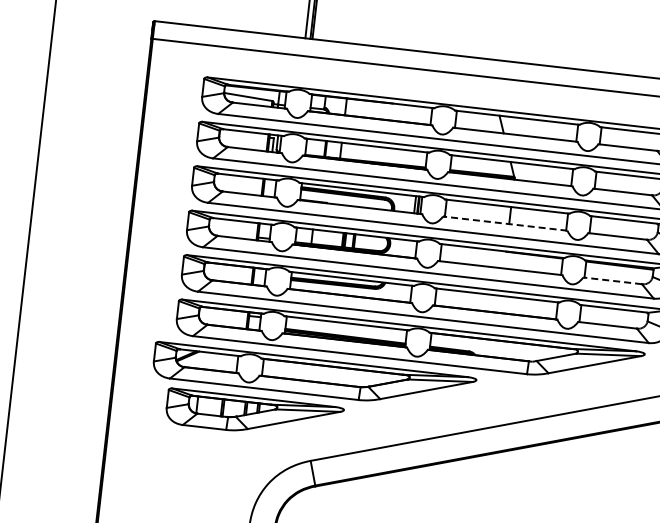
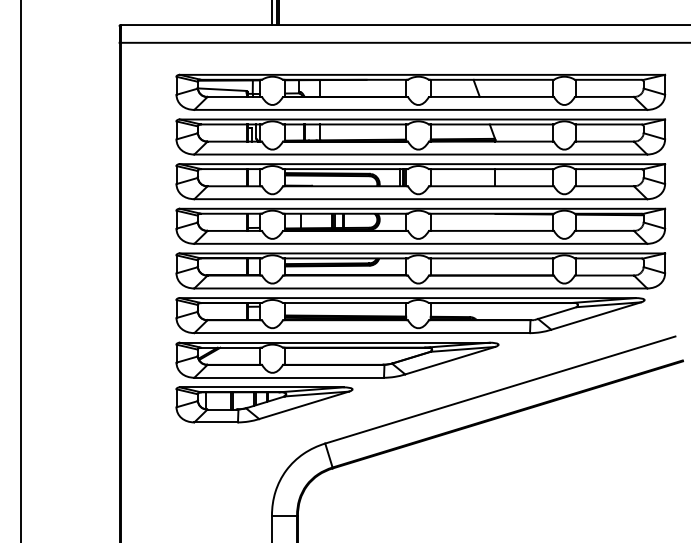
line: (505, 223) -> (491, 186), dashed -> solid
line: (612, 280) -> (604, 230), dashed -> solid
part: (314, 376) -> (337, 359), moved

